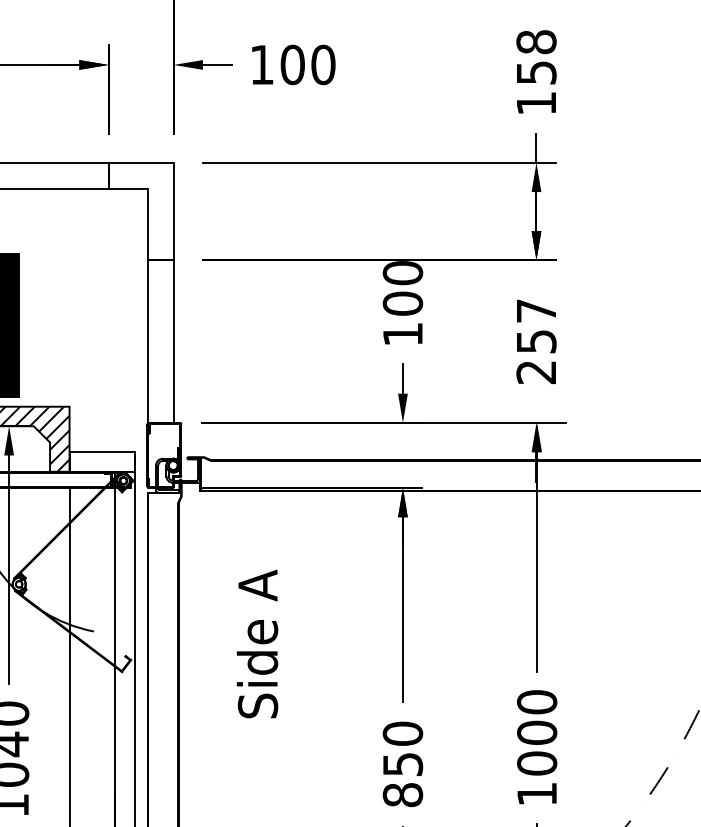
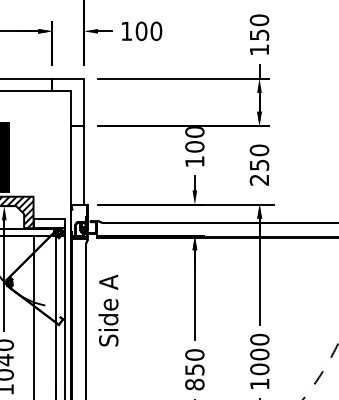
text: (536, 42) -> (259, 20), 158 -> 150
text: (536, 311) -> (259, 150), 257 -> 250
text: (257, 643) -> (108, 310), moved

